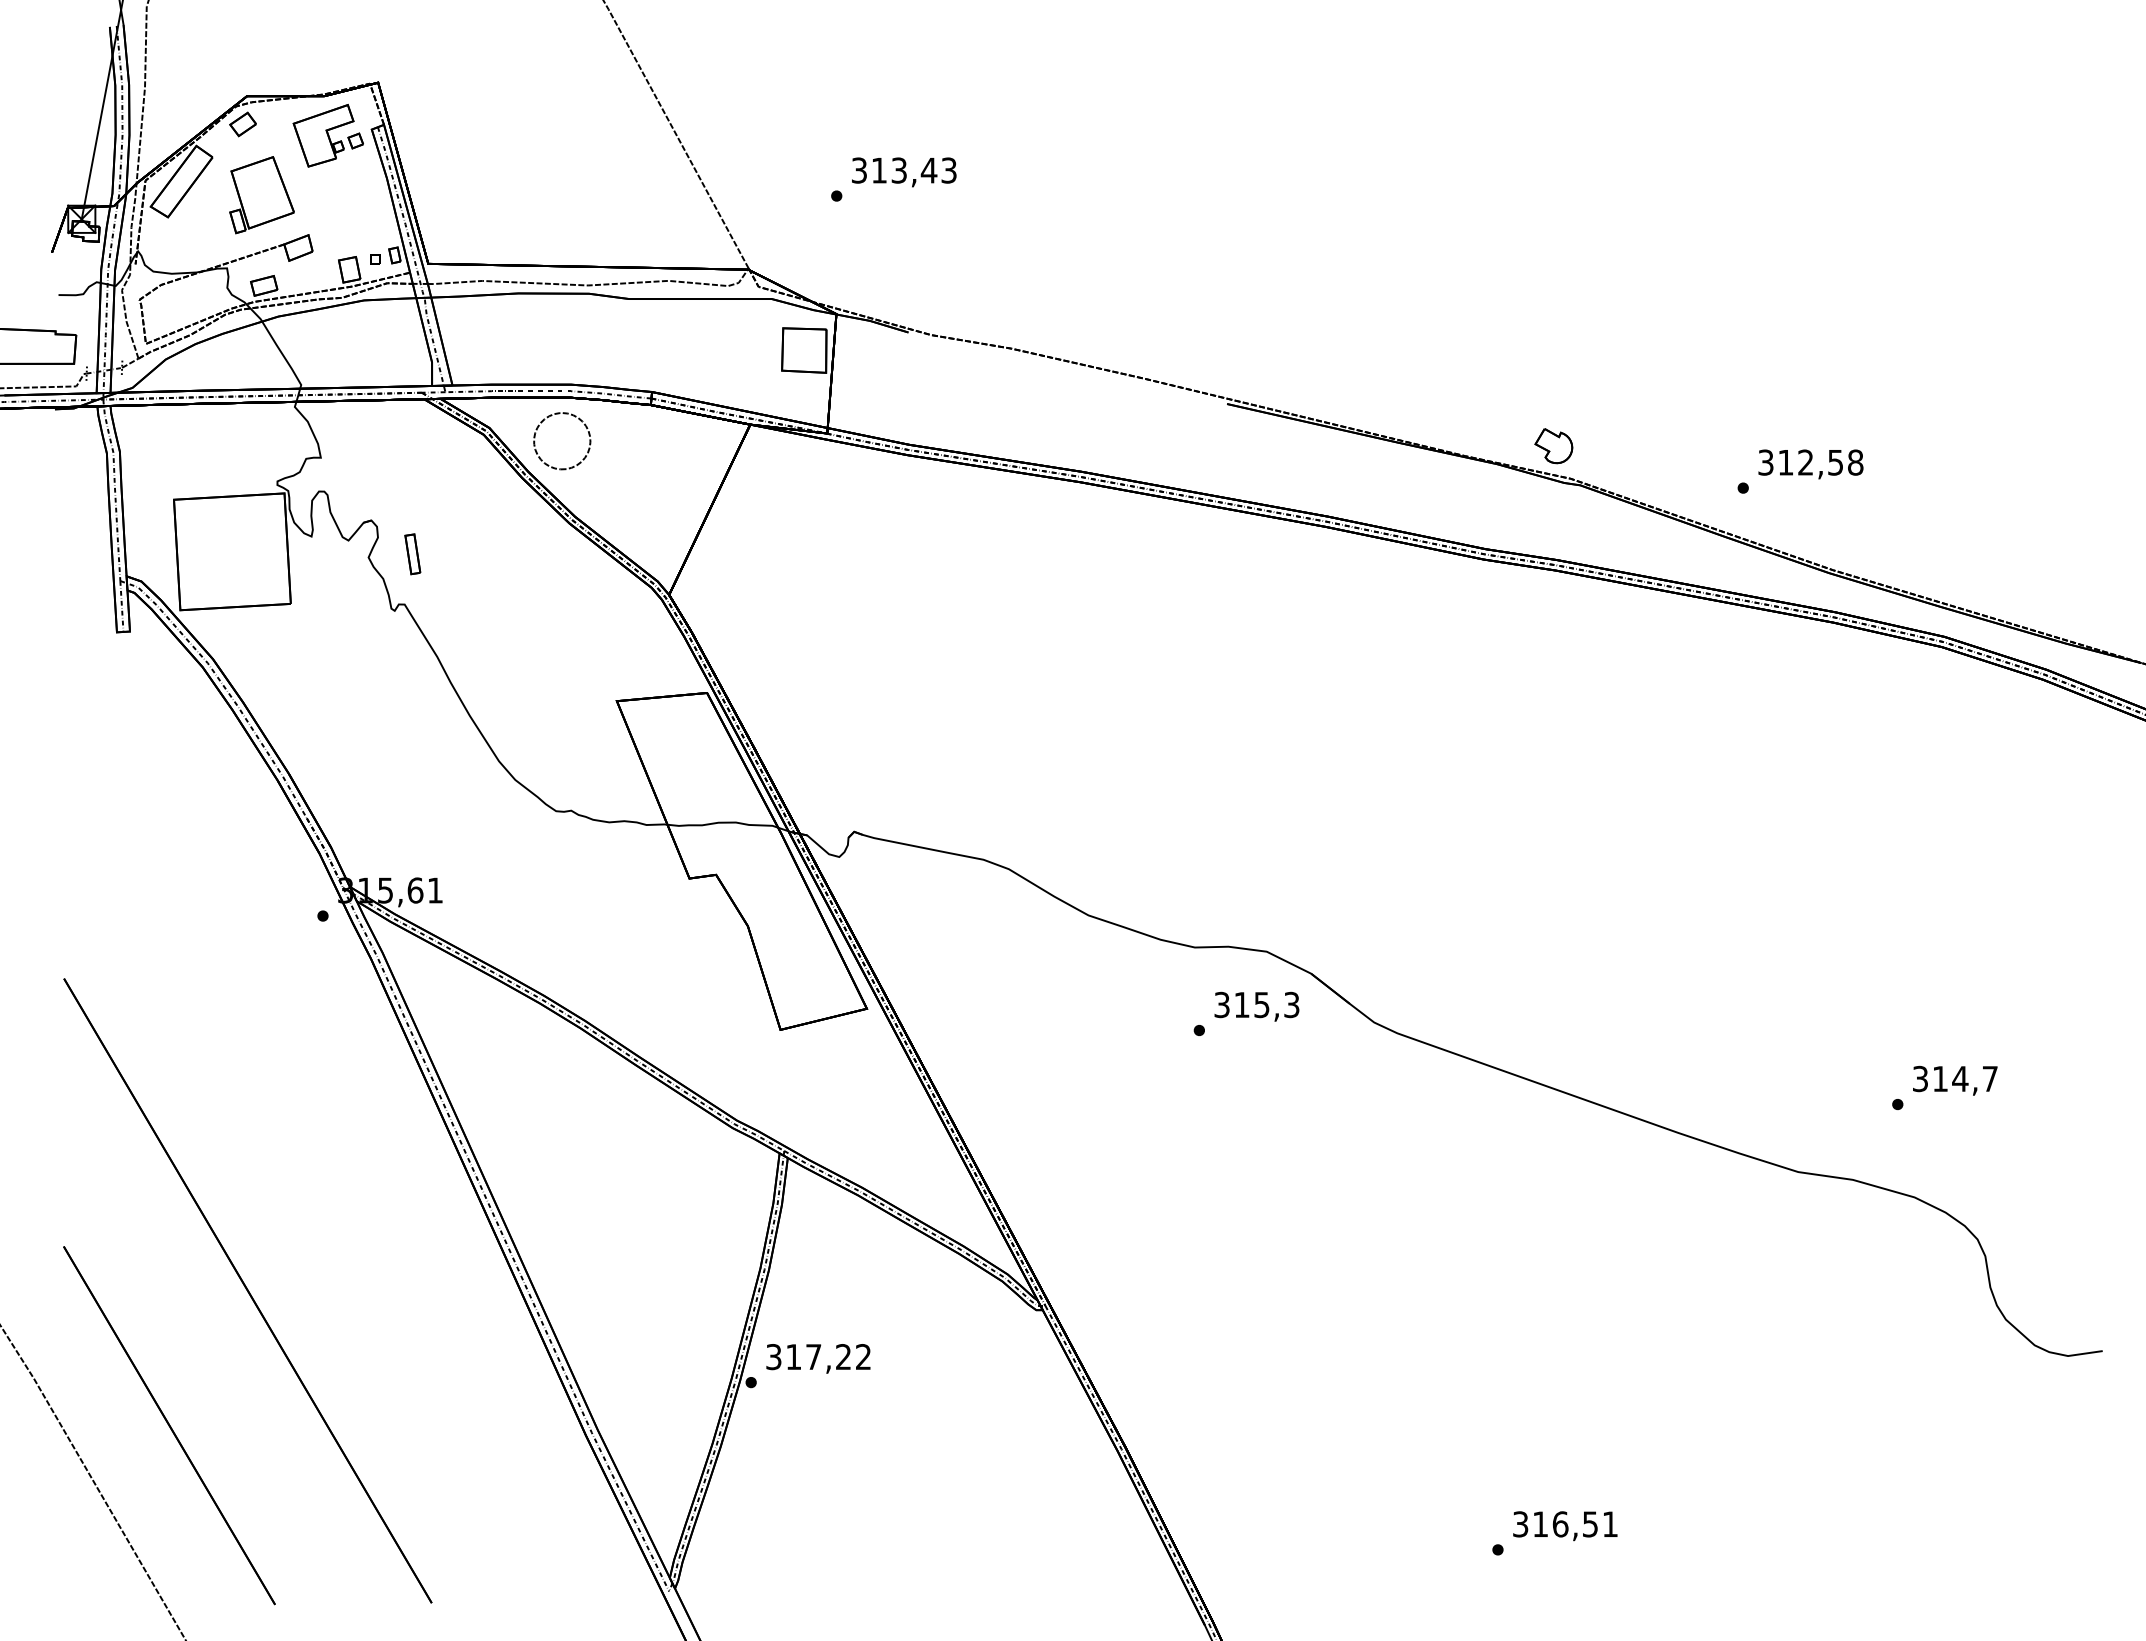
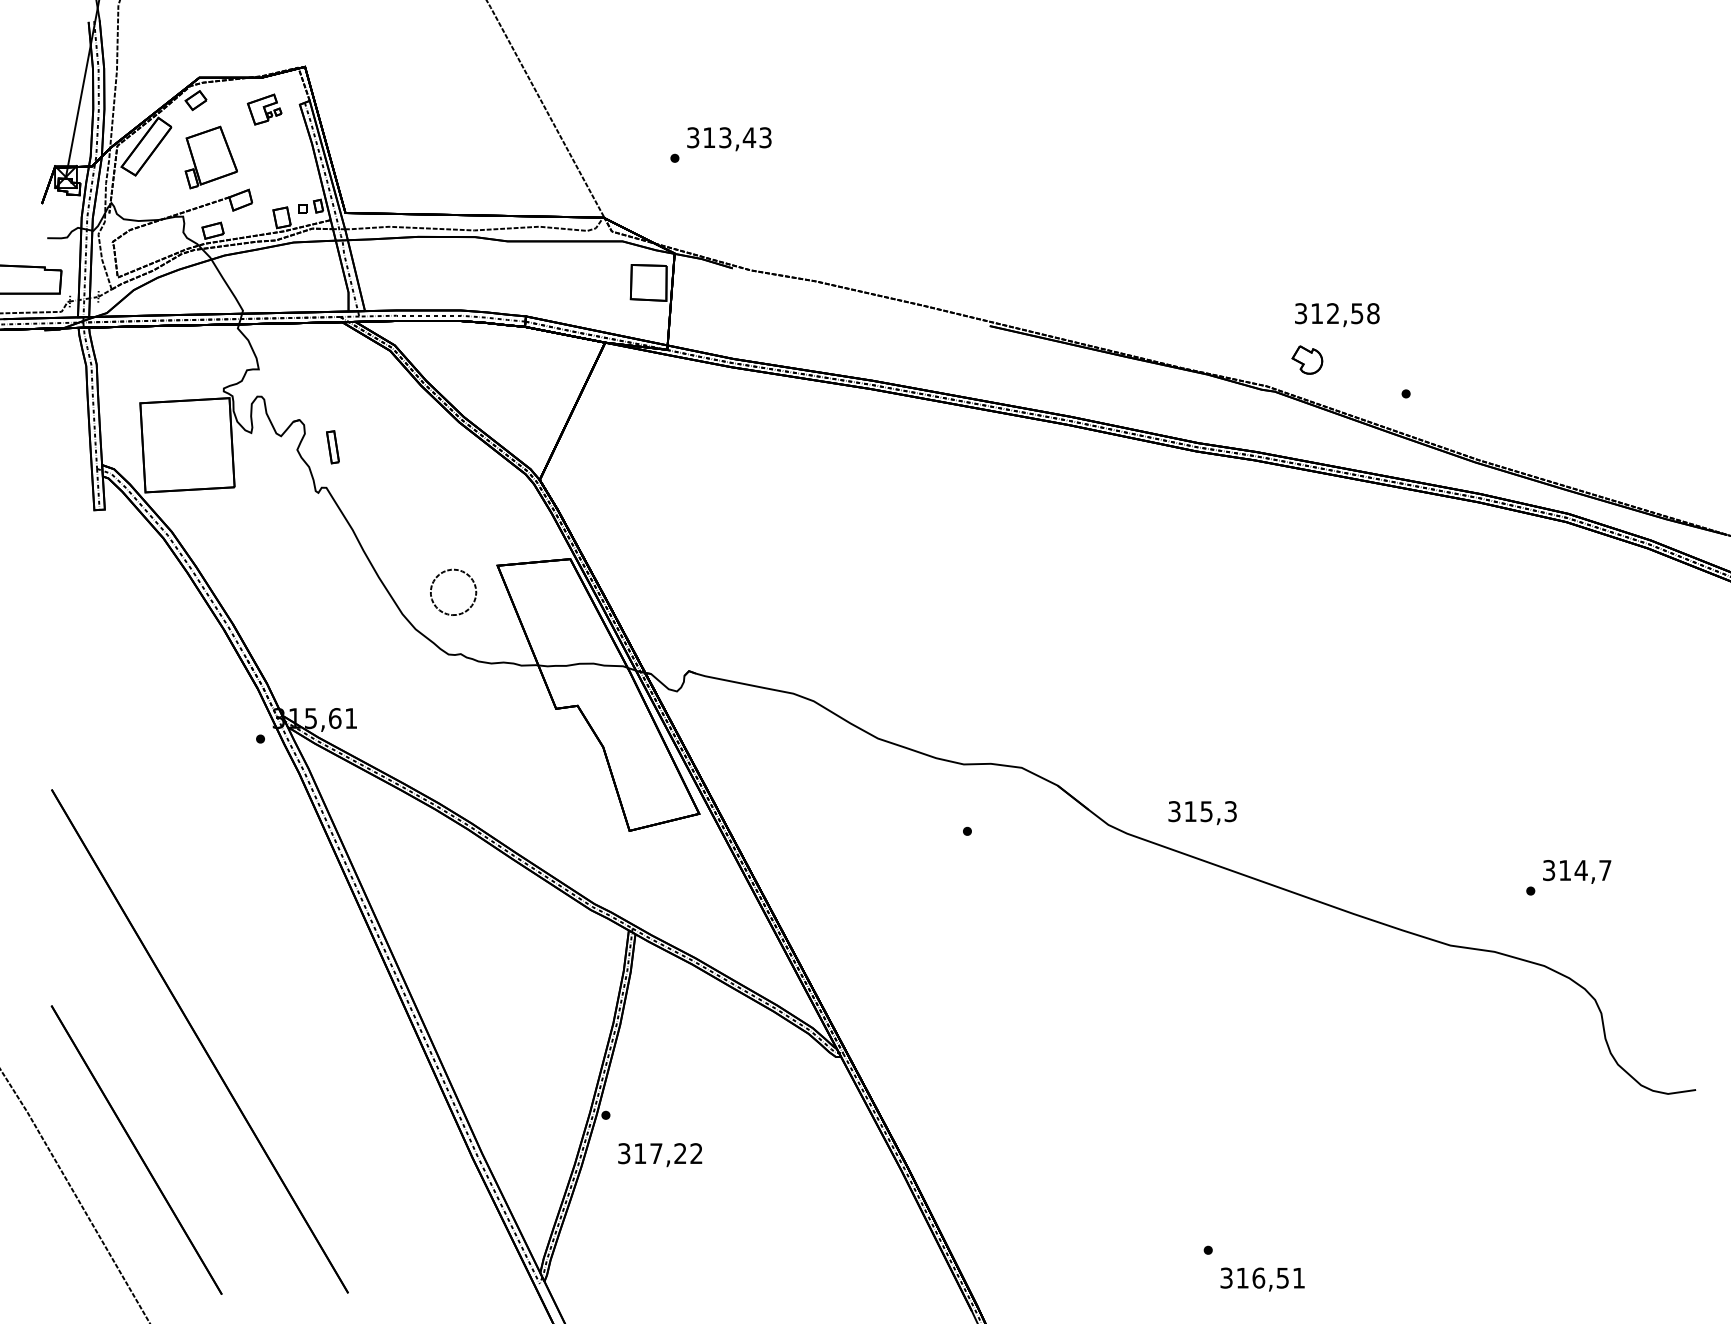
part: (327, 135) -> (264, 109), size x0.6
part: (1553, 446) -> (1307, 360), moved
part: (587, 450) -> (473, 599), moved
text: (1810, 464) -> (1336, 315), moved
text: (1256, 1006) -> (1202, 812), moved
text: (818, 1358) -> (660, 1154), moved
text: (1565, 1526) -> (1262, 1279), moved

